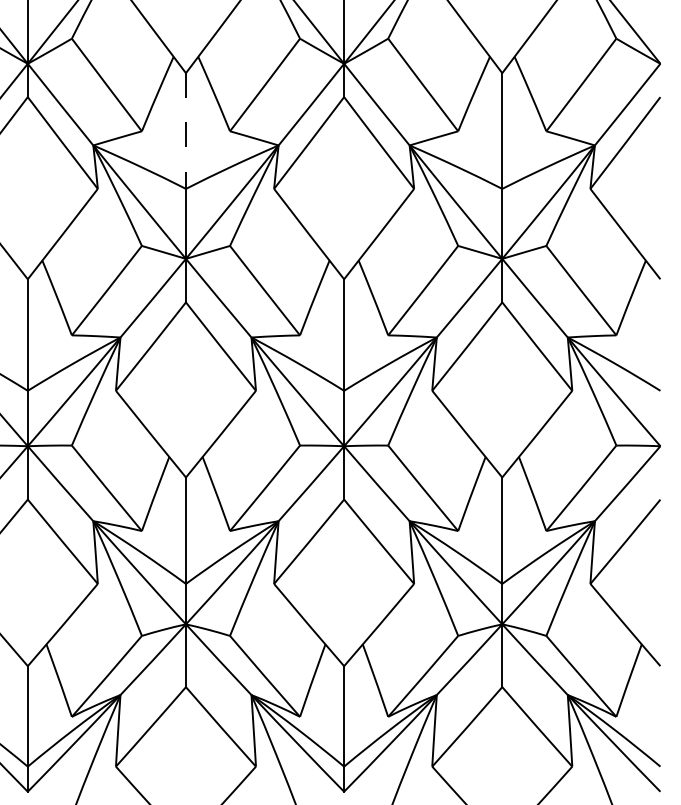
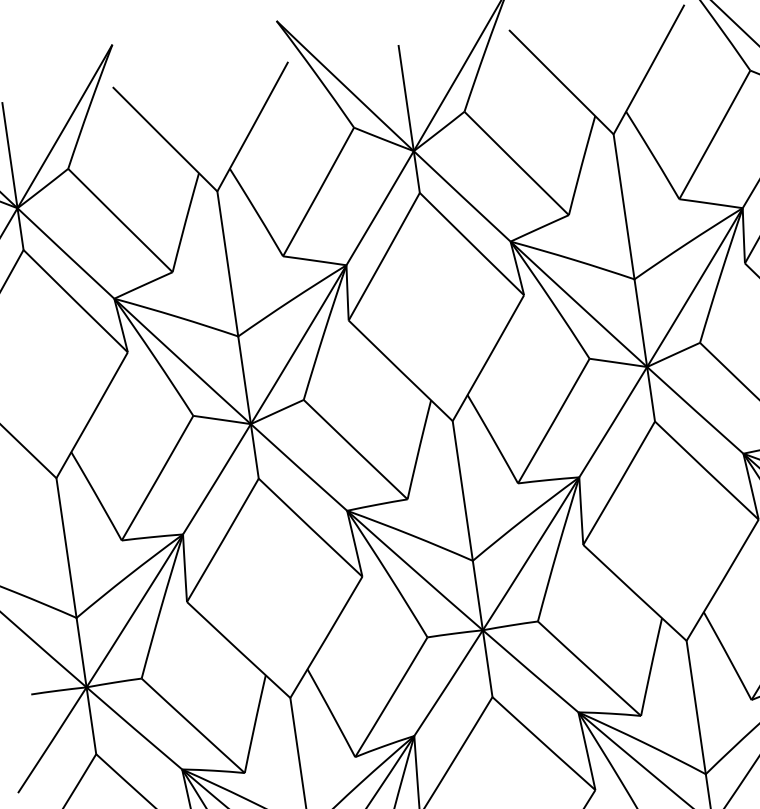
line: (185, 131) -> (227, 264), dashed -> solid

